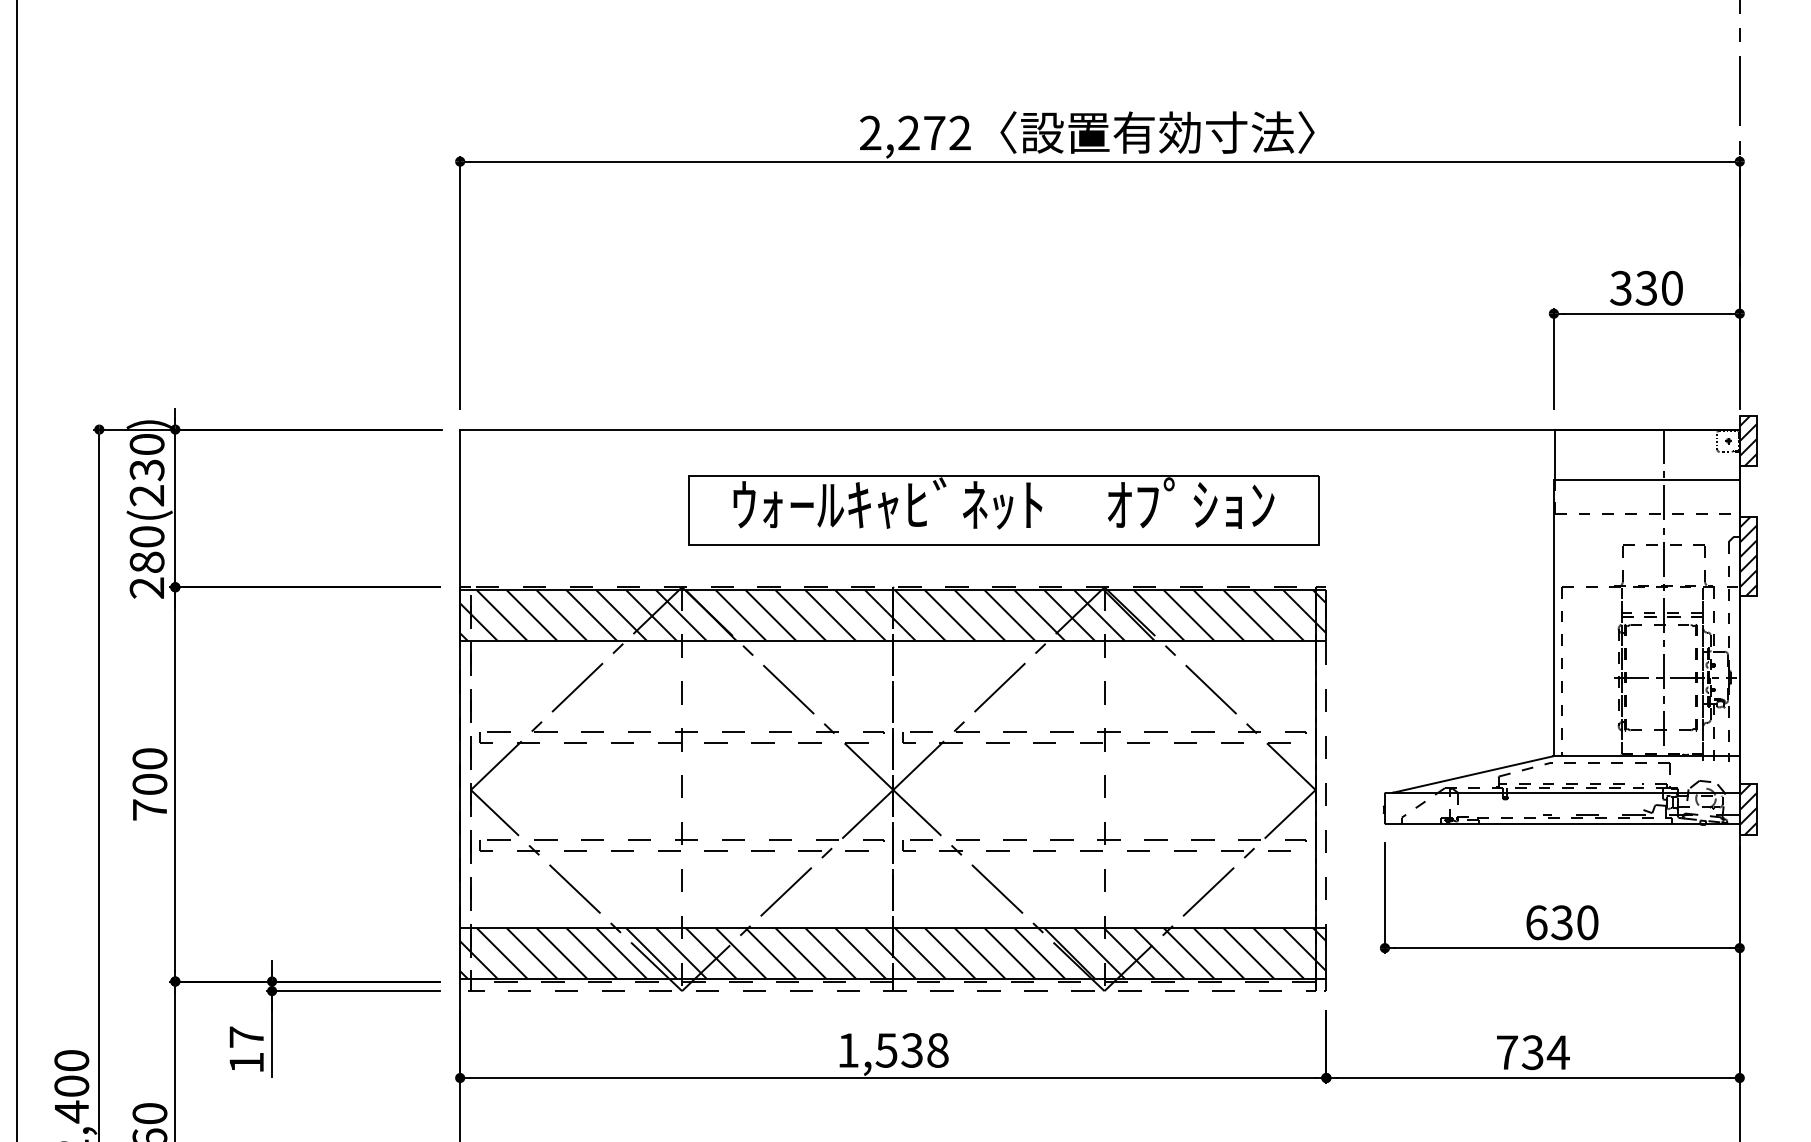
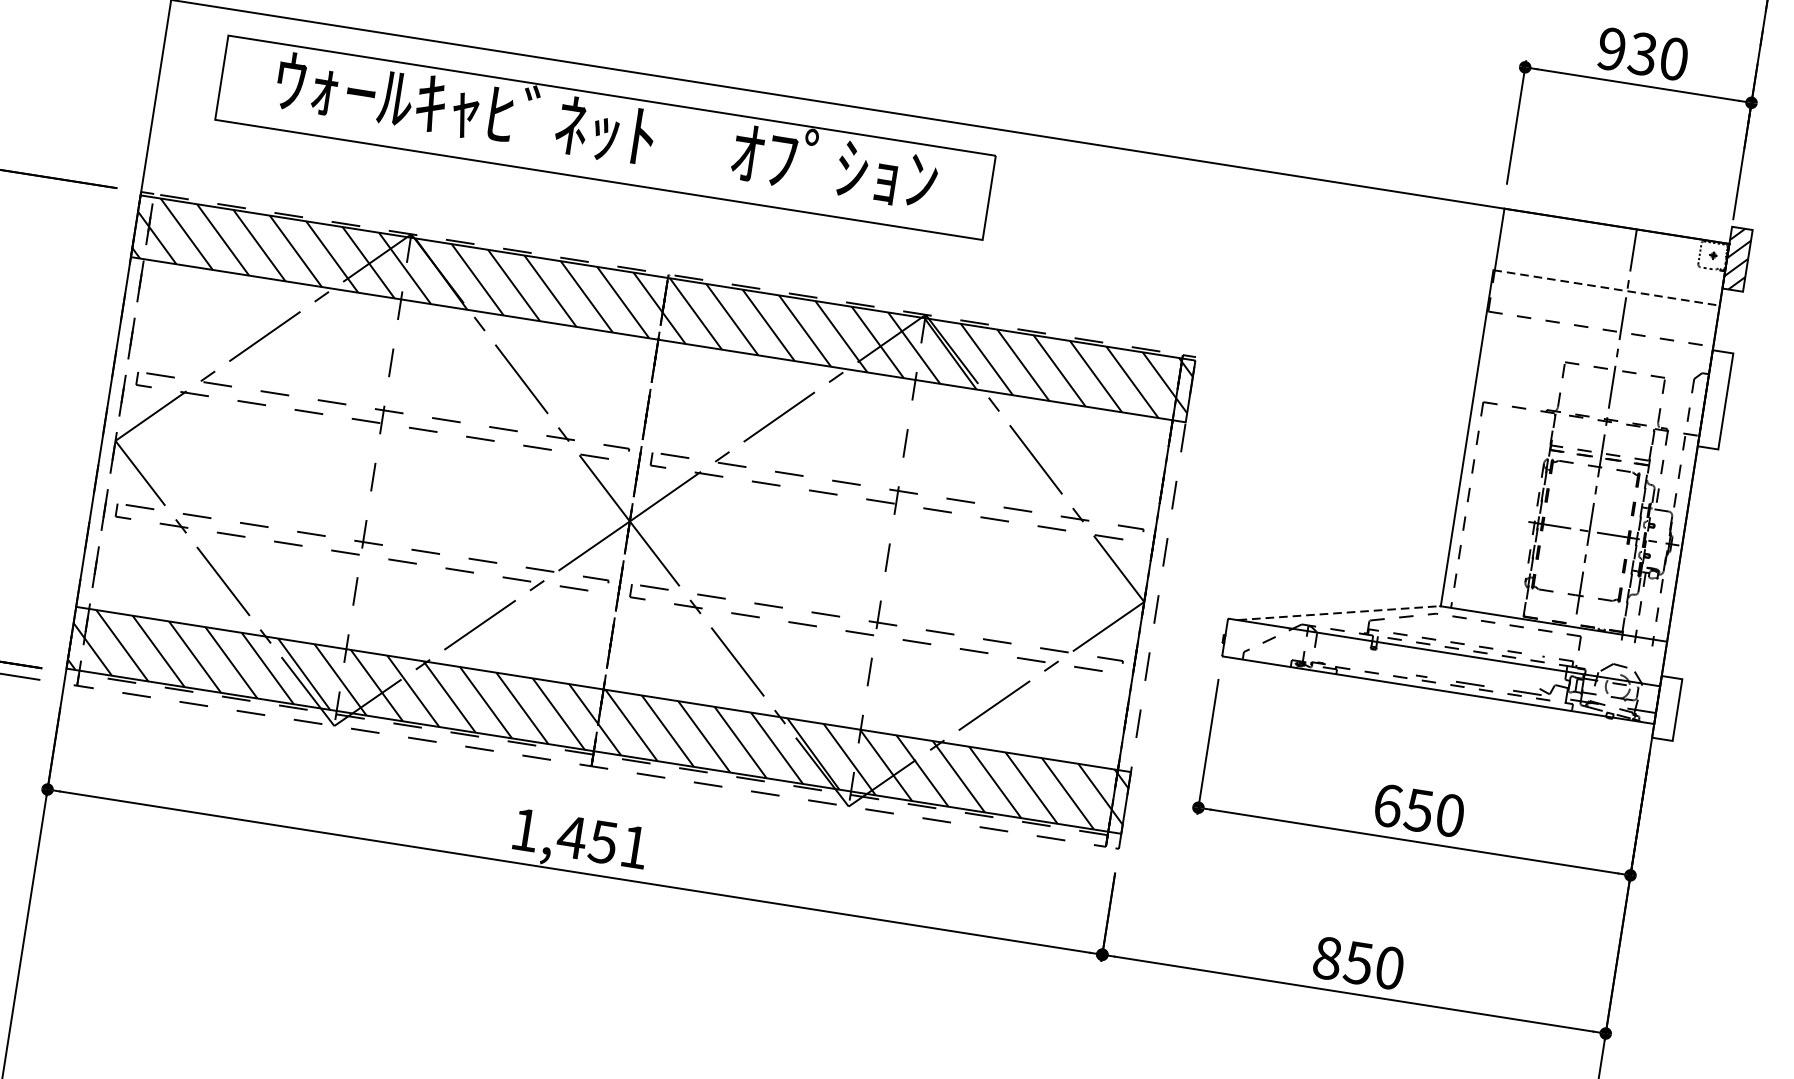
text: (1620, 288) -> (1611, 49), 330 -> 930
line: (1646, 480) -> (1606, 288), solid -> dashed
part: (1003, 510) -> (605, 137), moved
hatch: (1747, 555) -> (1714, 398), removed
line: (1473, 774) -> (1339, 613), solid -> dashed
hatch: (1747, 809) -> (1666, 708), removed
text: (1561, 922) -> (1418, 810), 630 -> 650
text: (911, 1050) -> (602, 842), 1,538 -> 1,451
text: (1532, 1052) -> (1358, 962), 734 -> 850

